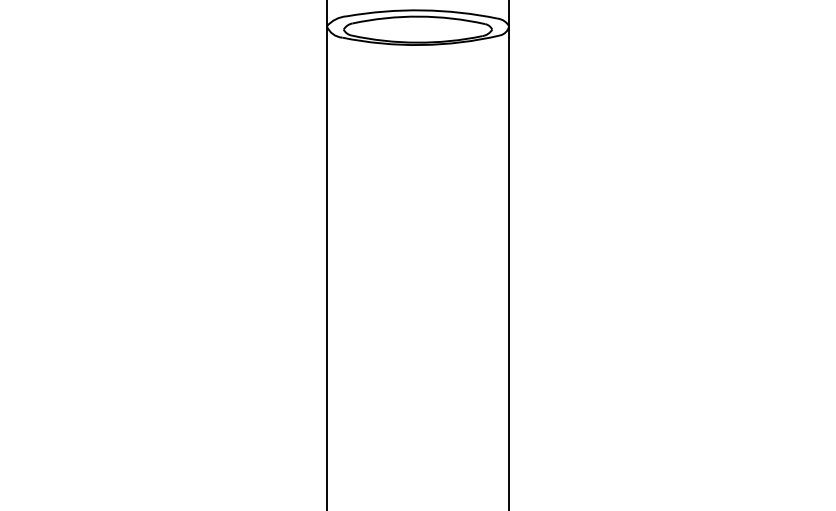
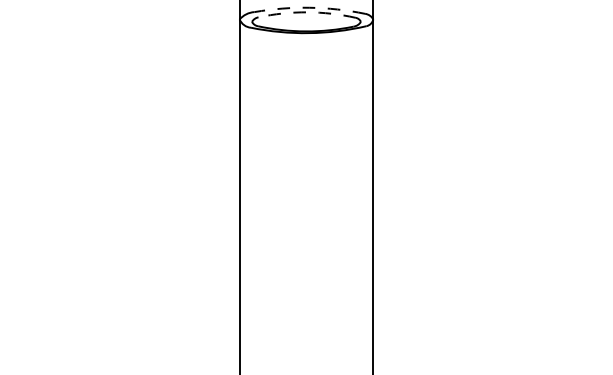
arc: (422, 10) -> (309, 7), solid -> dashed
arc: (418, 16) -> (306, 12), solid -> dashed

